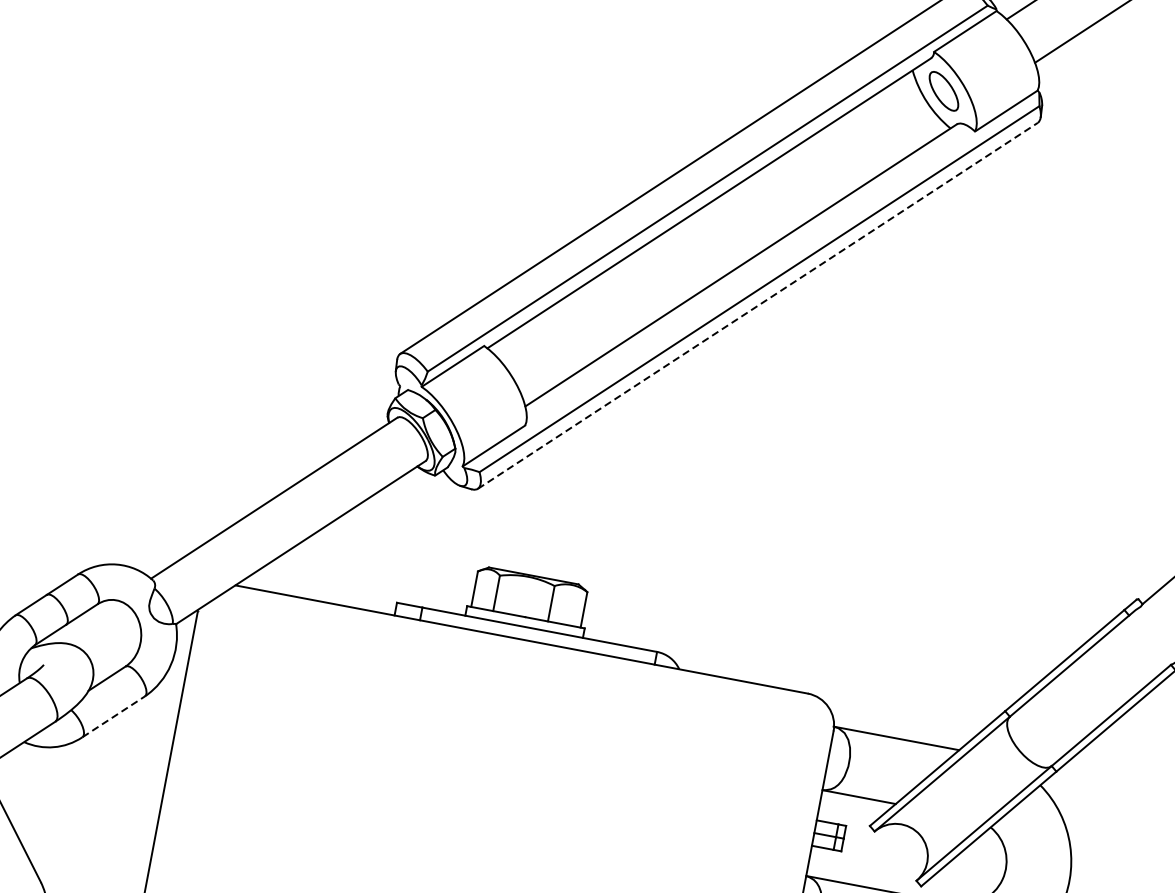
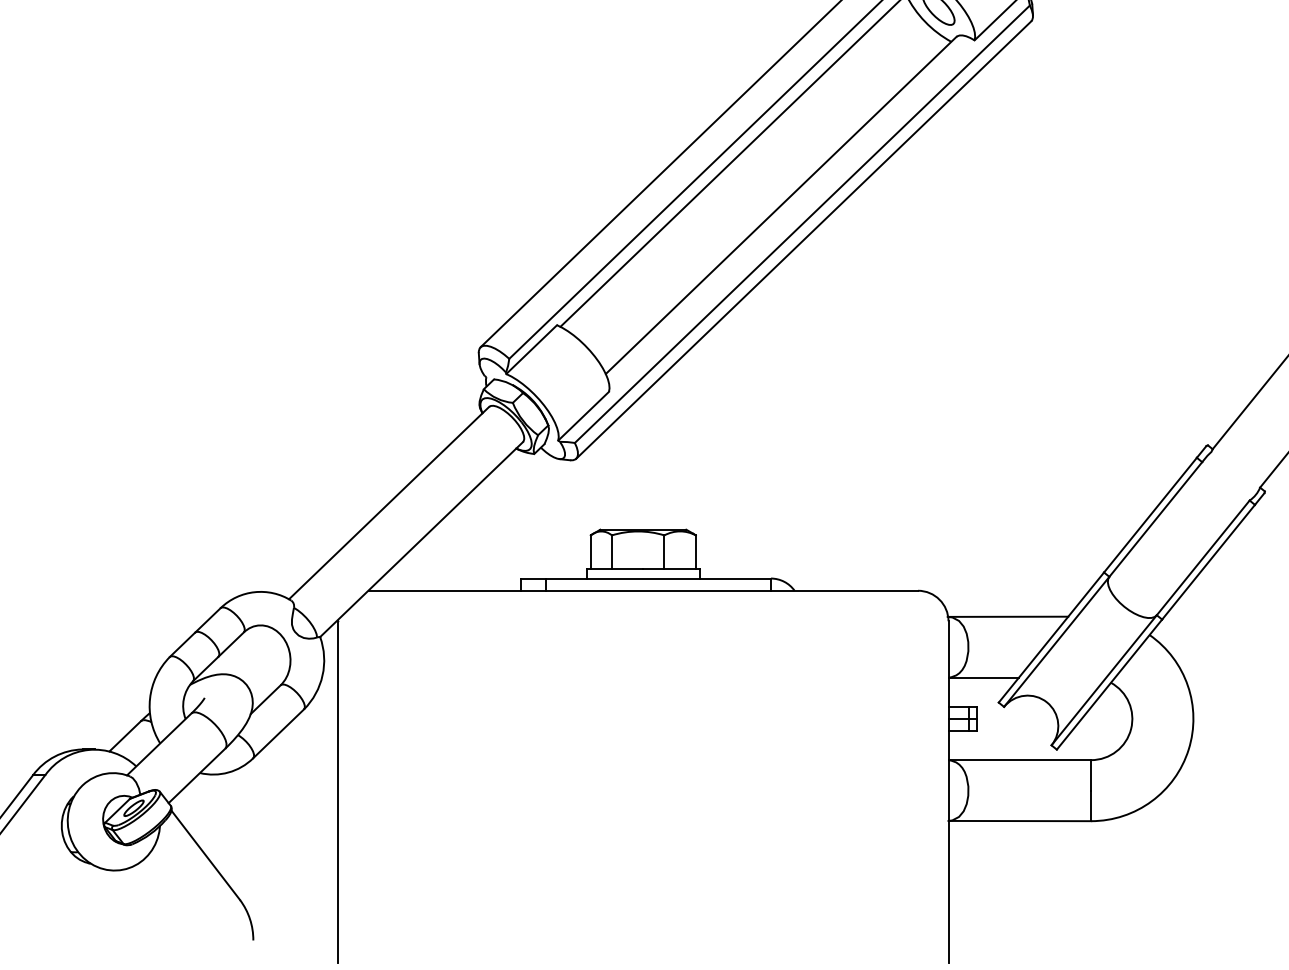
line: (757, 306) -> (803, 240), dashed -> solid
line: (113, 716) -> (278, 733), dashed -> solid

